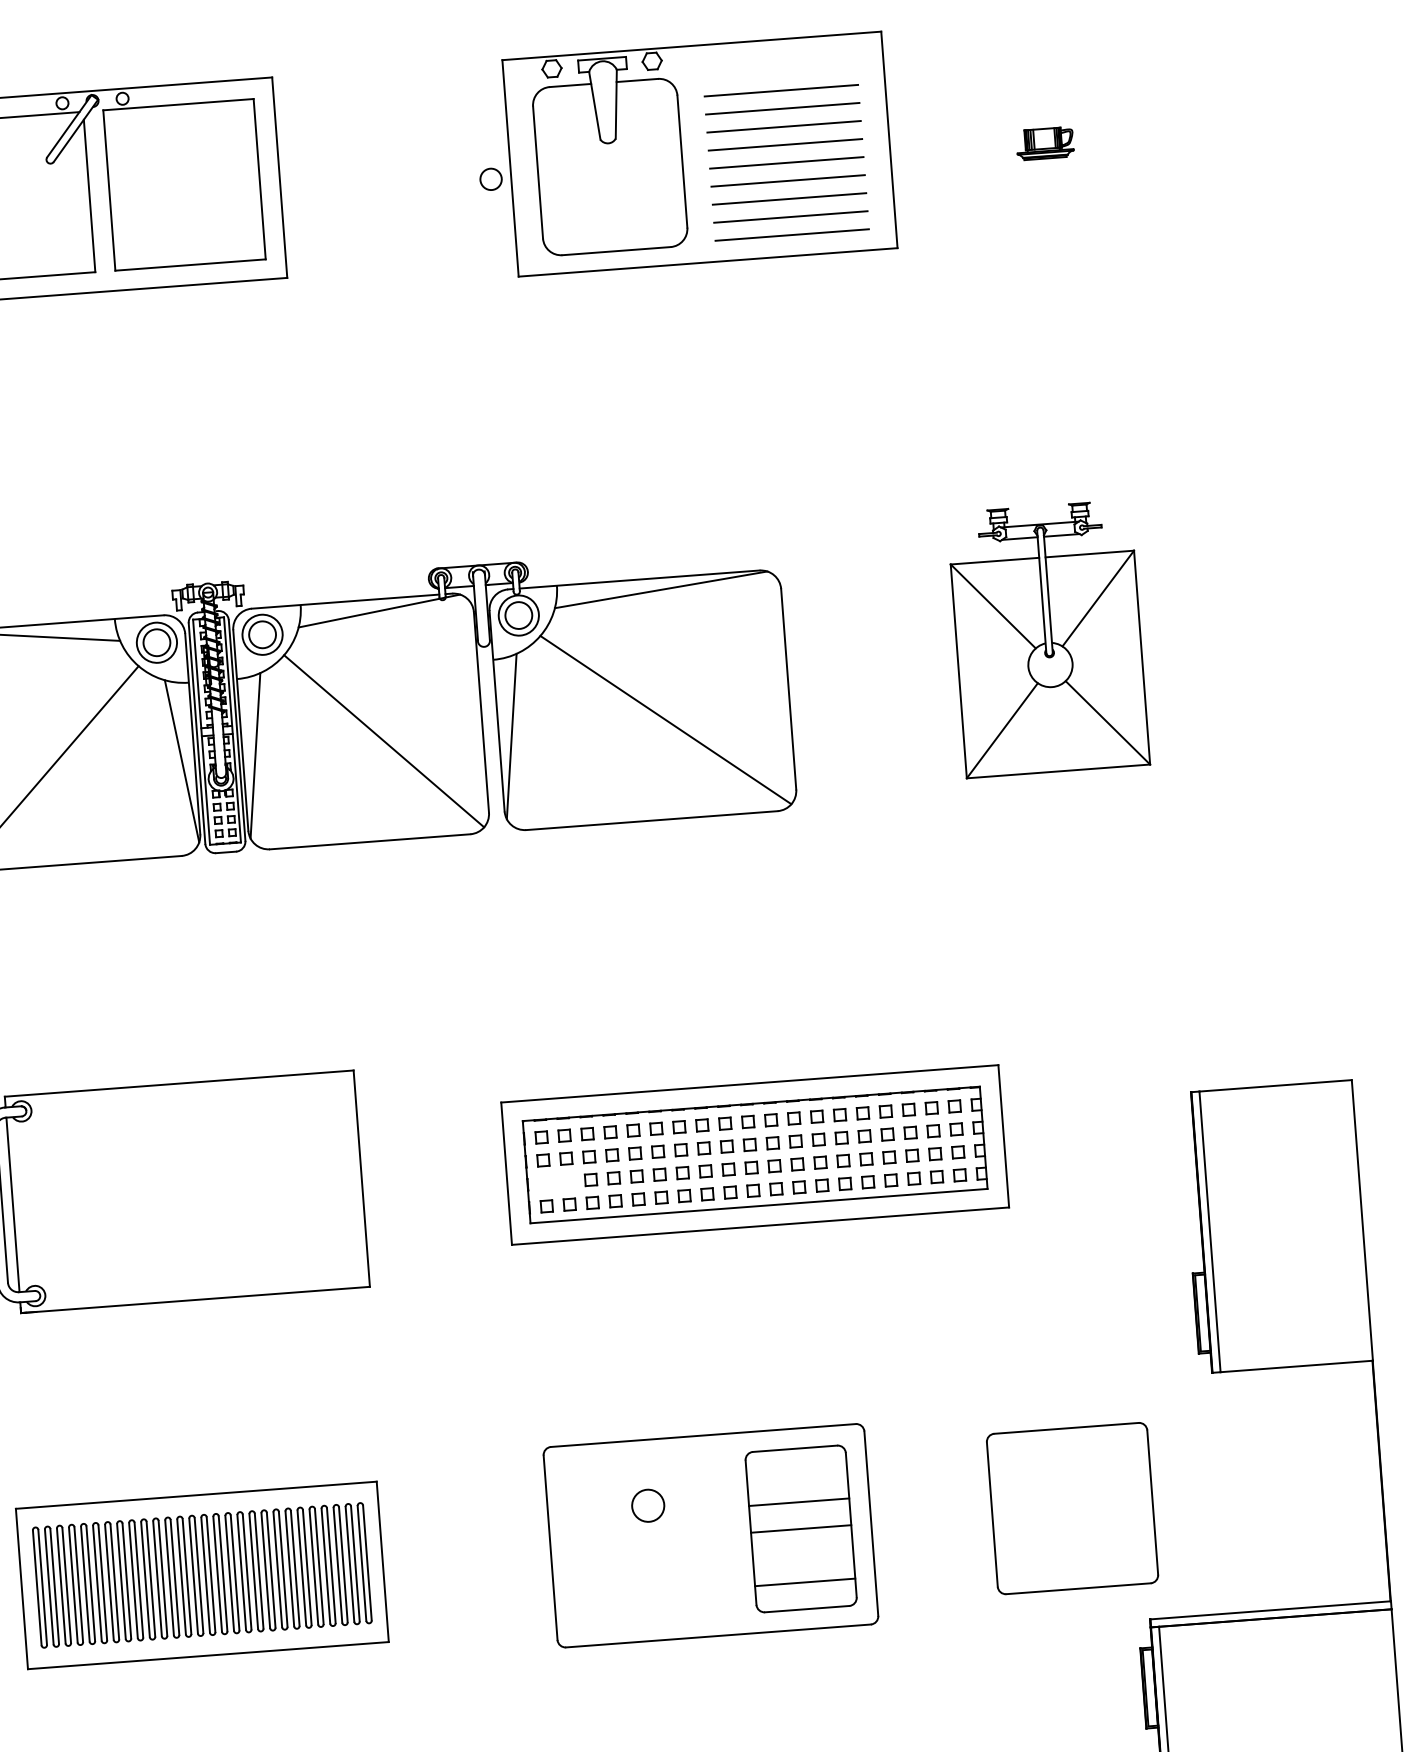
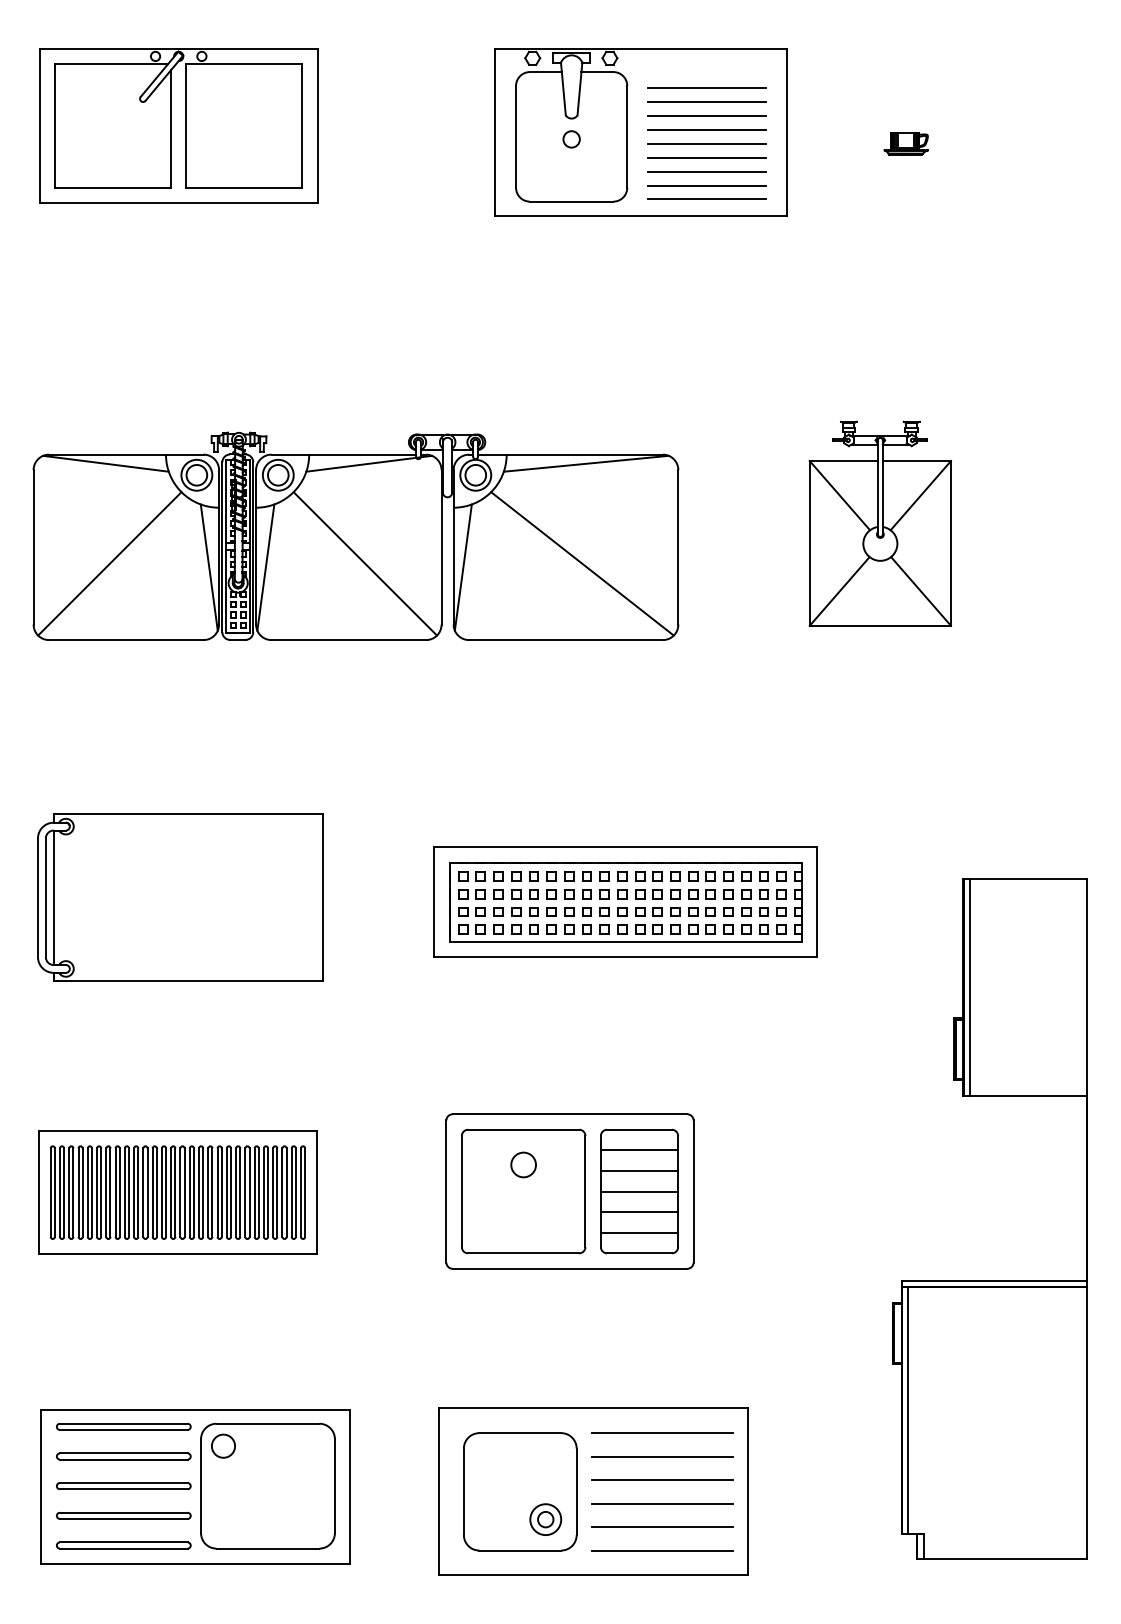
circle: (490, 179) -> (571, 139), moved
part: (555, 1181) -> (471, 911), added
line: (797, 1475) -> (639, 1150), added
part: (1072, 1508) -> (523, 1191), moved
line: (803, 1556) -> (639, 1212), added

